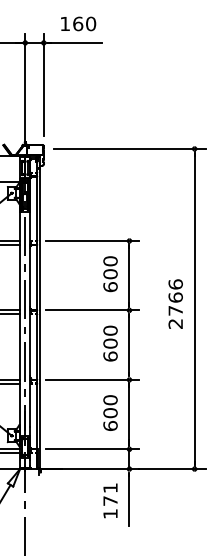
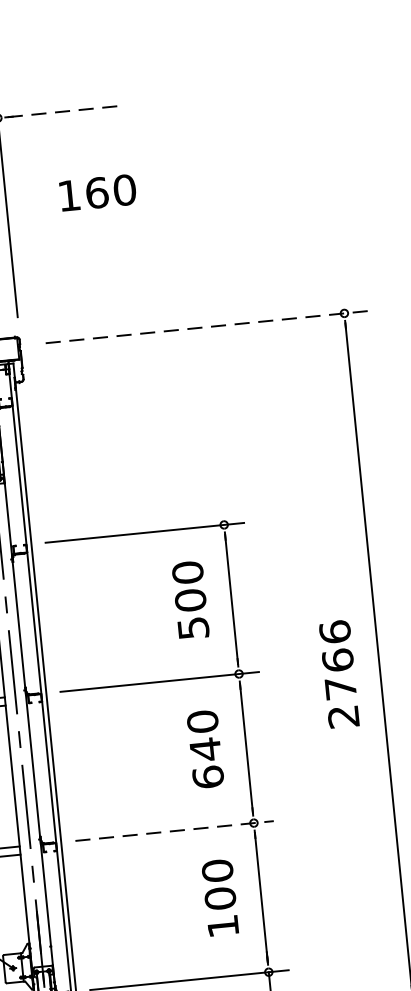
text: (78, 23) -> (97, 191), moved
line: (75, 42) -> (65, 110), solid -> dashed
line: (129, 148) -> (204, 326), solid -> dashed
text: (110, 287) -> (193, 628), 600 -> 500
text: (175, 303) -> (338, 672), moved
text: (110, 343) -> (205, 749), 600 -> 640
line: (93, 379) -> (176, 830), solid -> dashed
text: (110, 425) -> (222, 925), 600 -> 100

